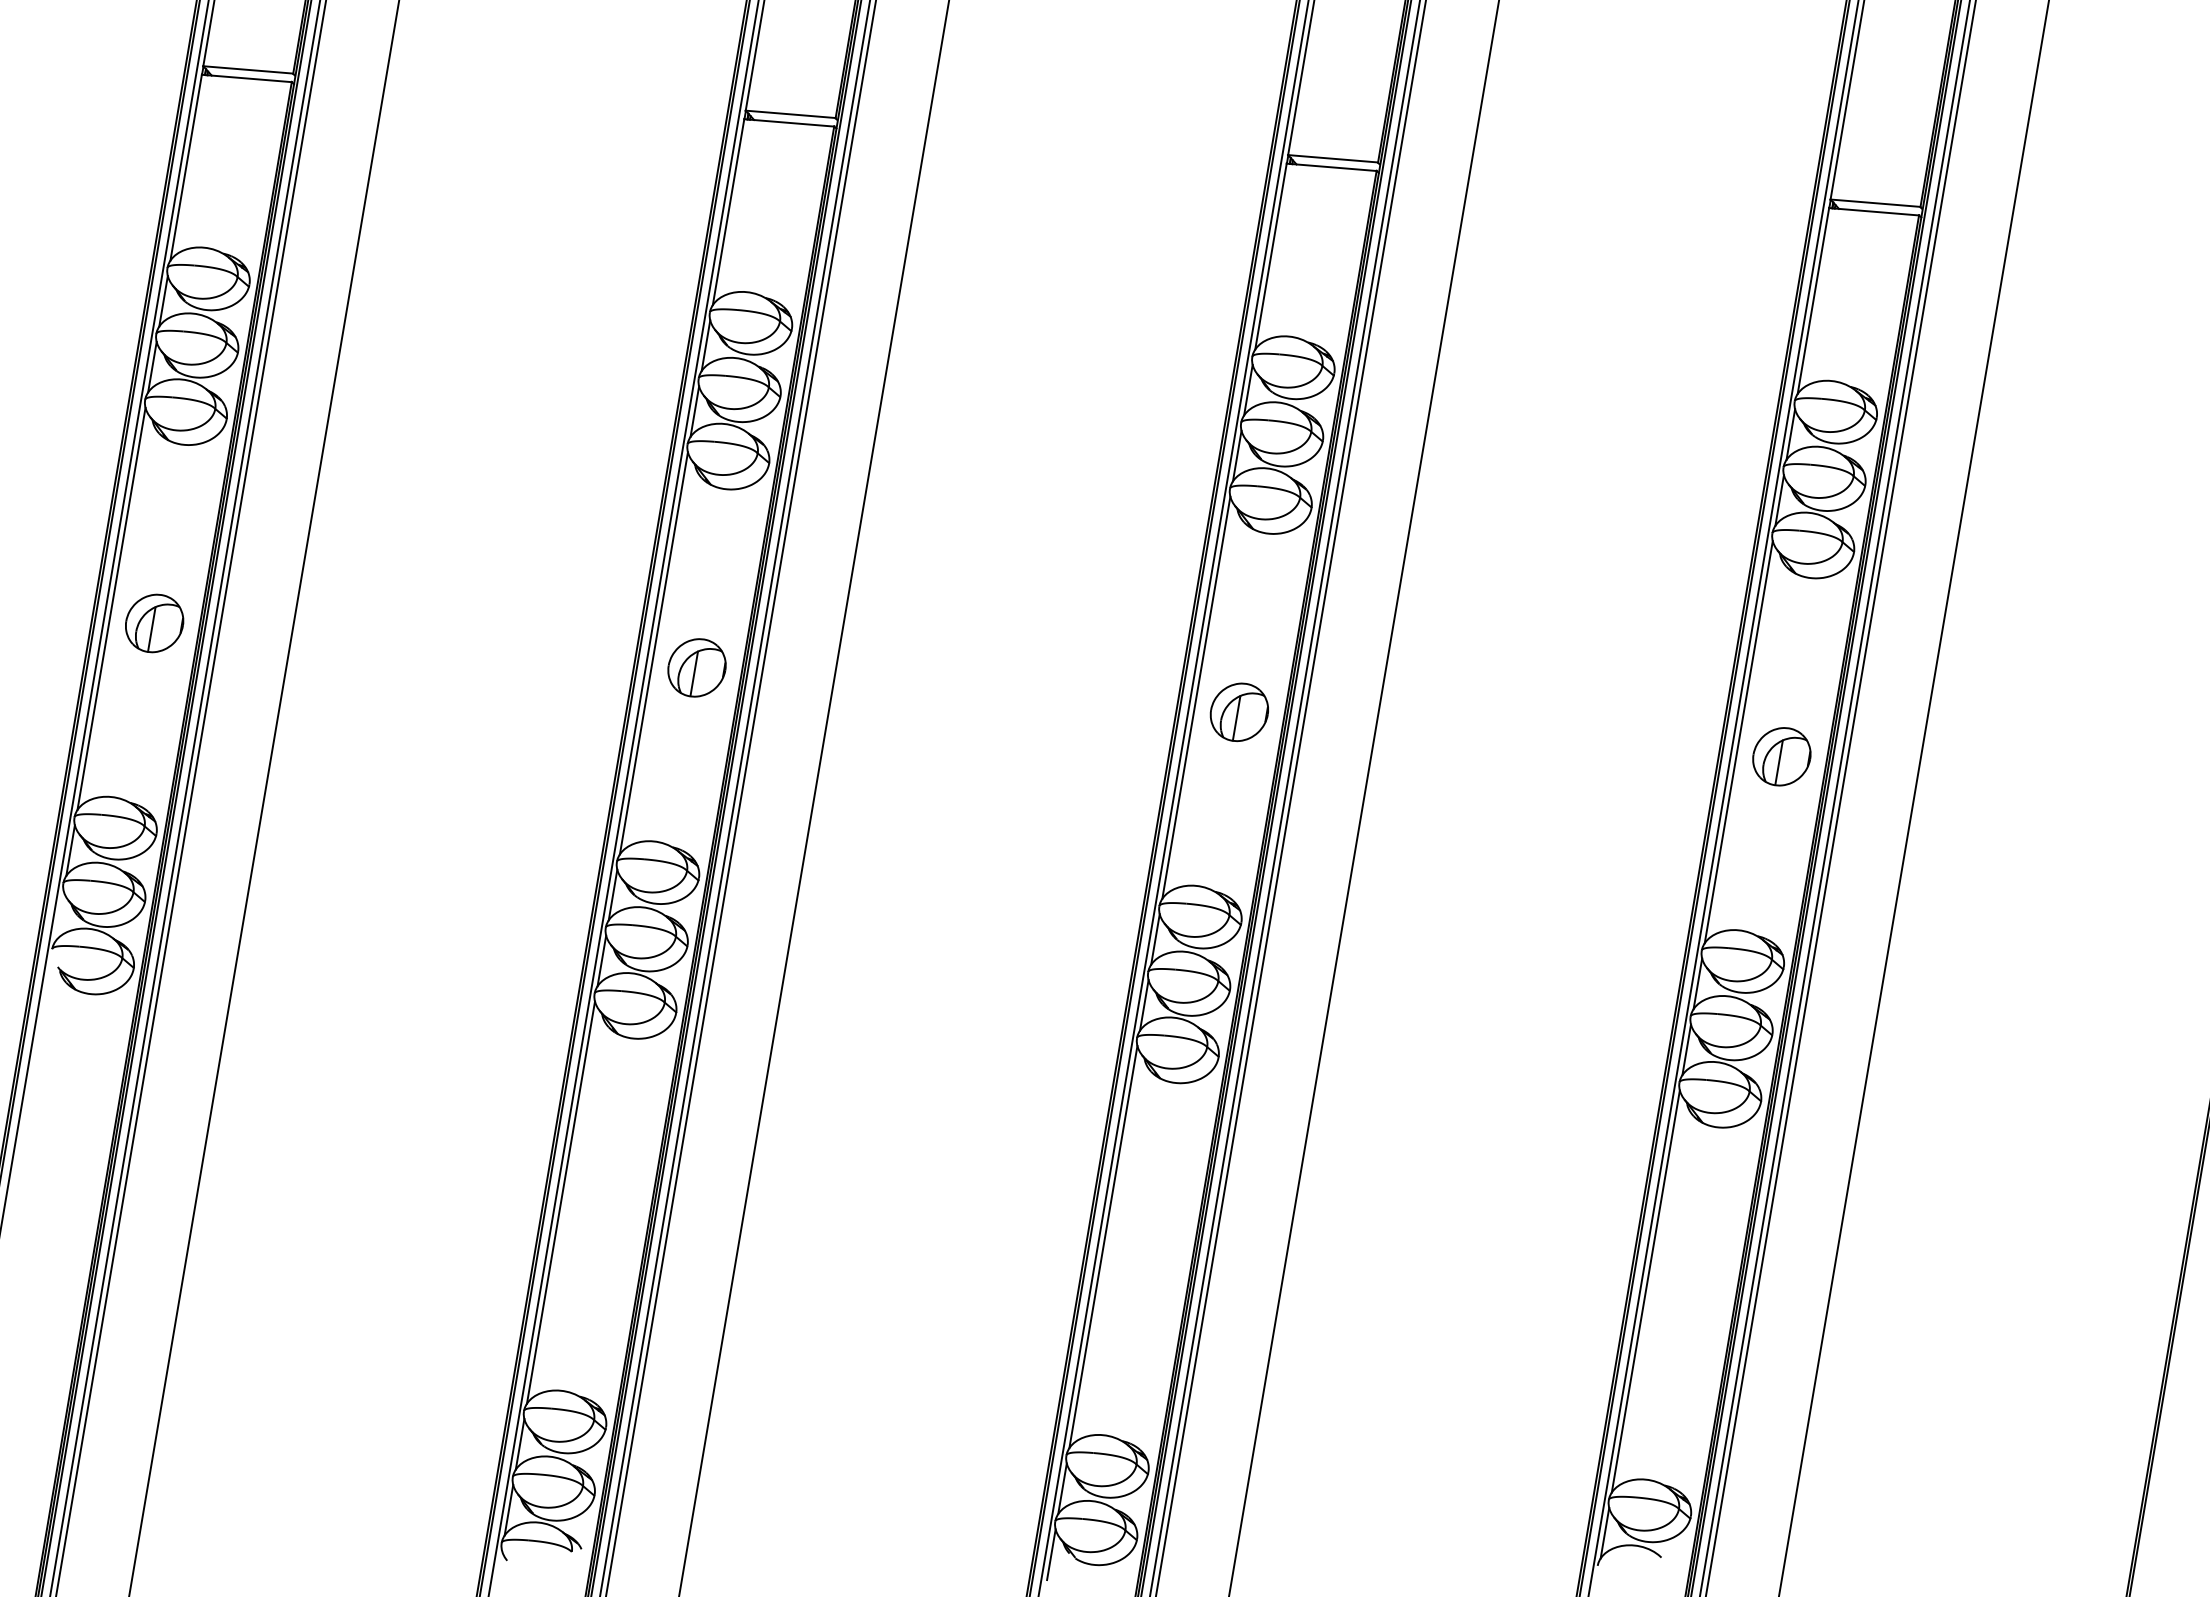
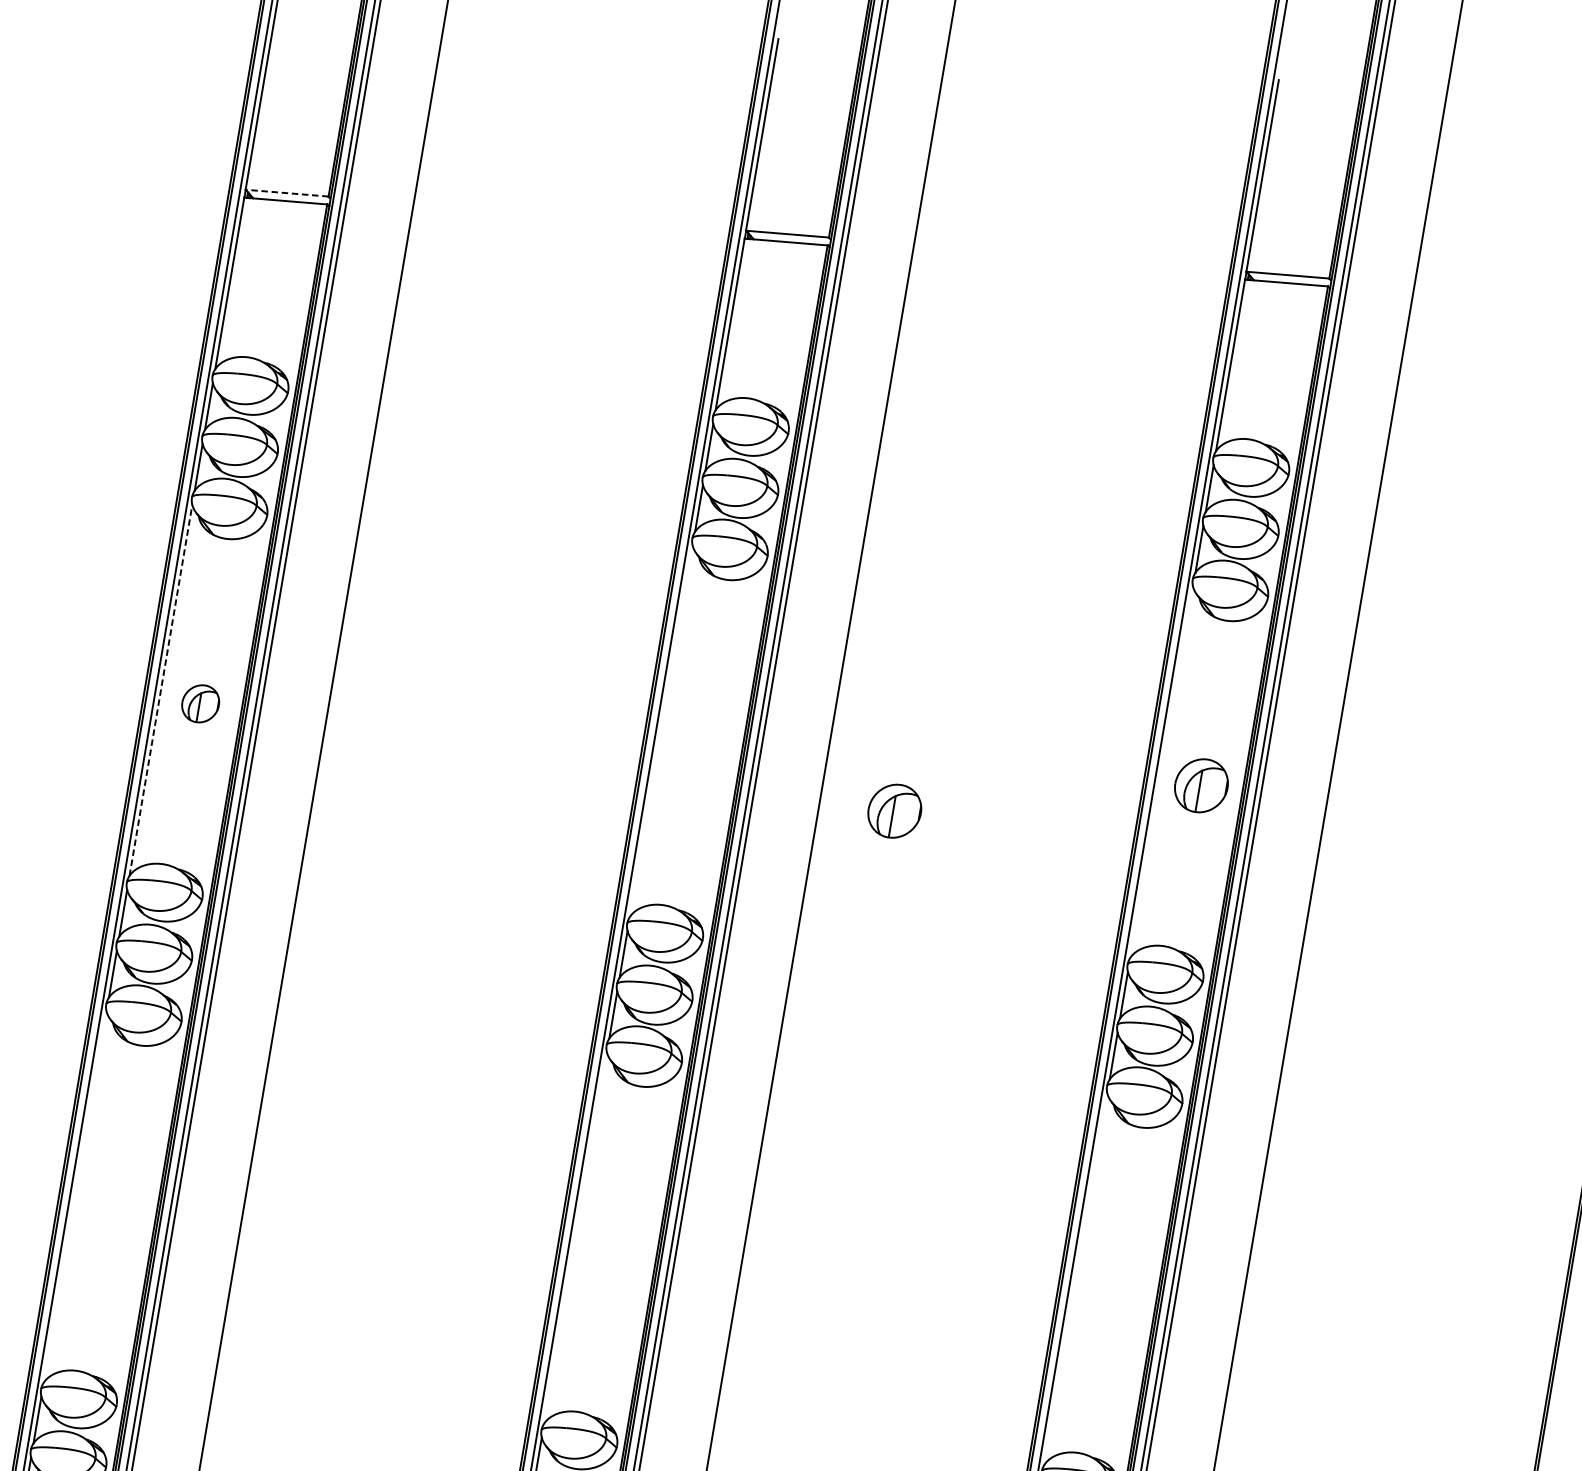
line: (790, 114) -> (286, 193), solid -> dashed
line: (653, 653) -> (160, 690), solid -> dashed
part: (696, 667) -> (200, 703), size x0.7
line: (1196, 697) -> (661, 731), removed
part: (1238, 712) -> (893, 811), moved
line: (1738, 742) -> (1161, 772), removed
line: (560, 1202) -> (74, 1196), removed
line: (1103, 1246) -> (575, 1237), removed
line: (1645, 1291) -> (1075, 1279), removed

